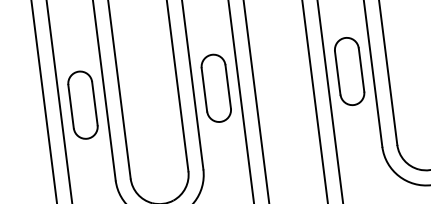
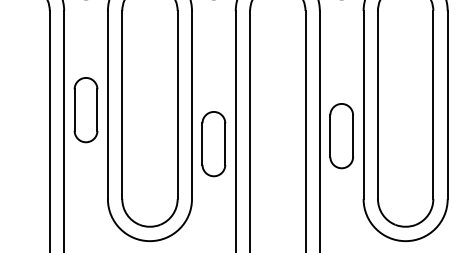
part: (349, 71) -> (341, 136), moved
part: (215, 88) -> (213, 144), moved
part: (82, 105) -> (85, 110), moved

